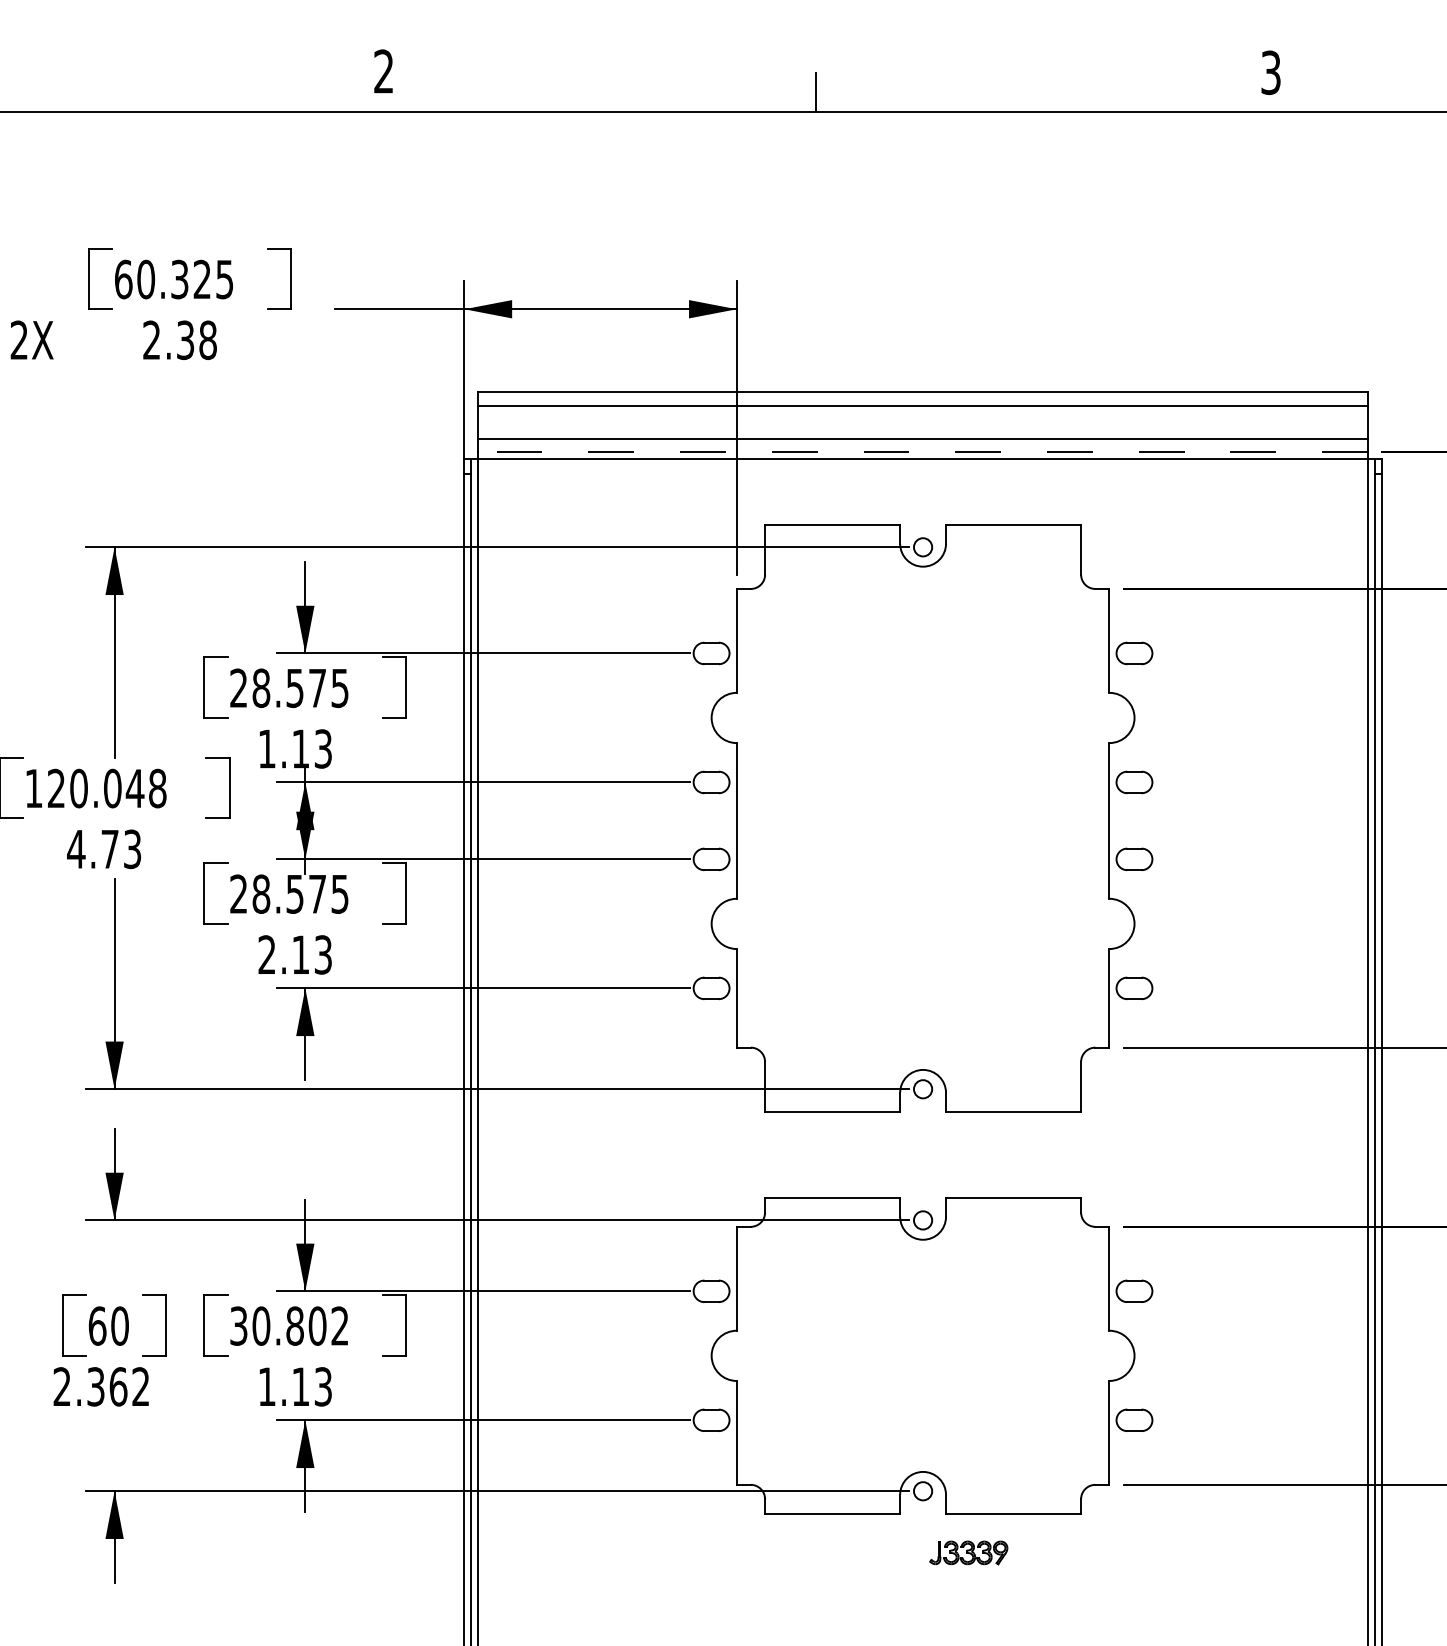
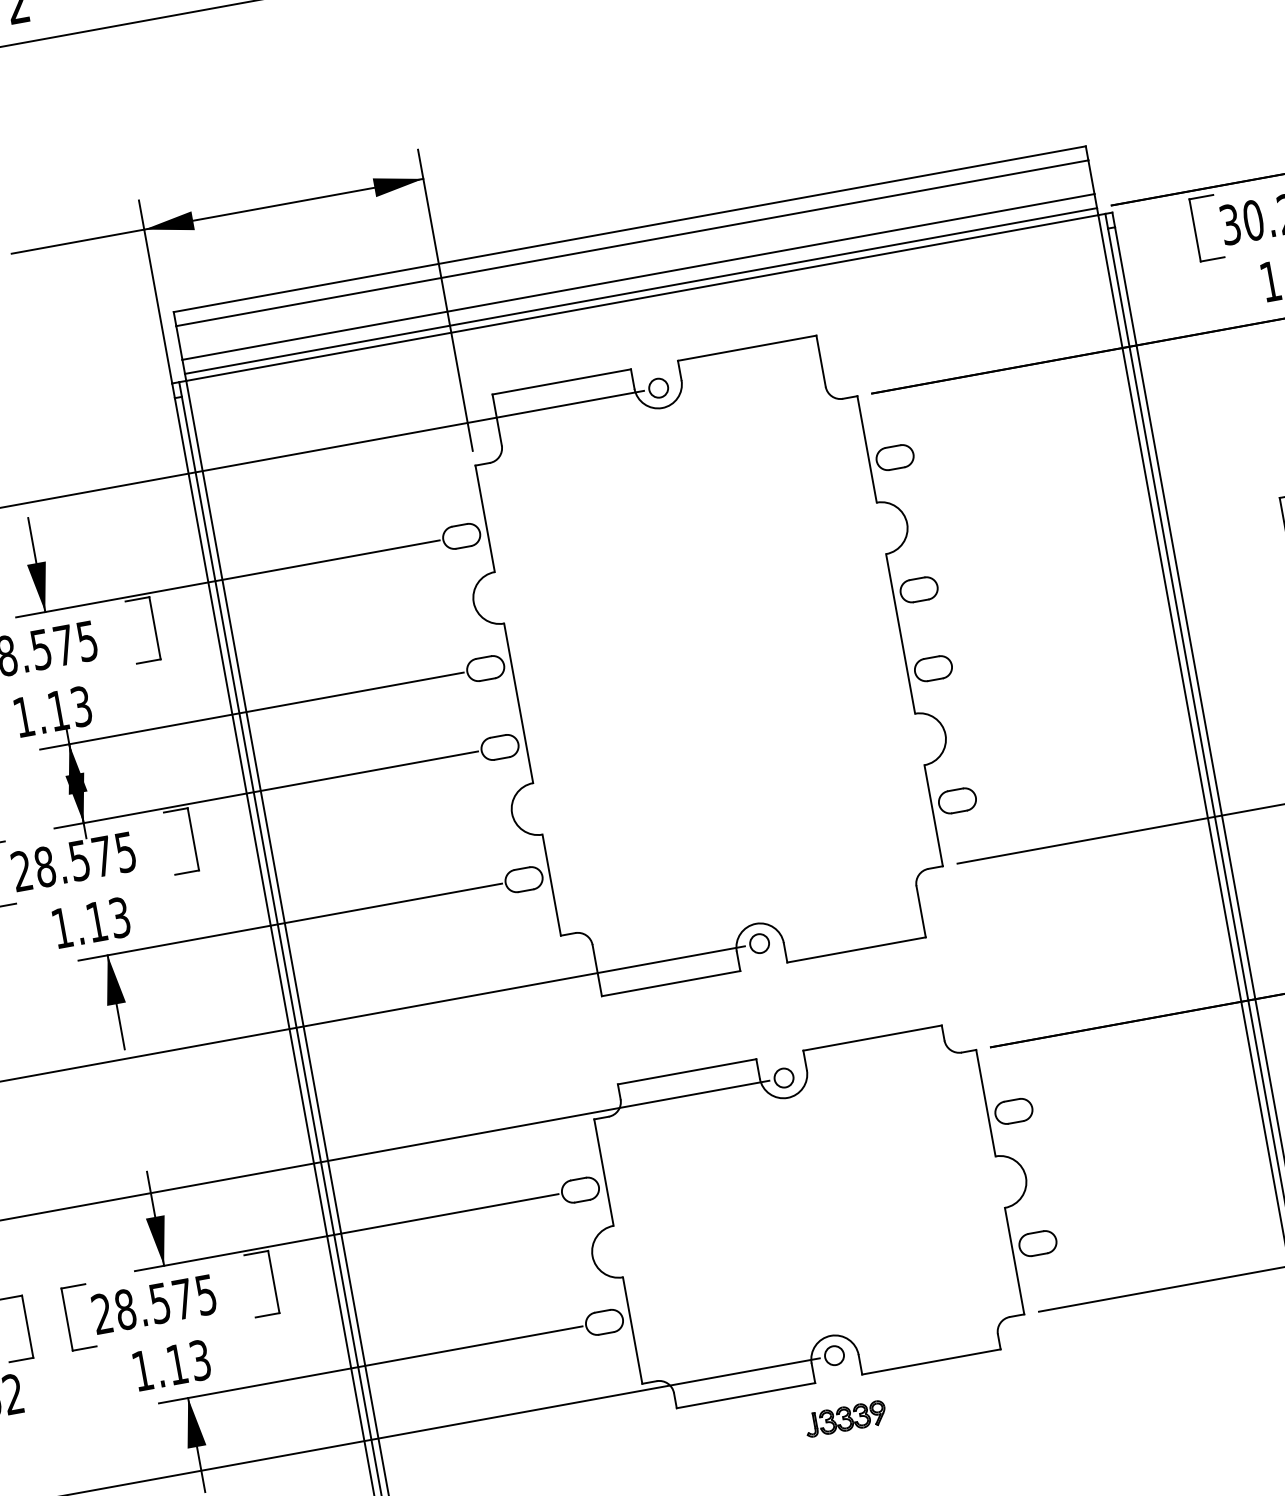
line: (923, 452) -> (641, 290), dashed -> solid
text: (266, 954) -> (61, 927), 2.13 -> 1.13
text: (289, 1325) -> (154, 1303), 30.802 -> 28.575
part: (968, 1552) -> (845, 1418), moved

